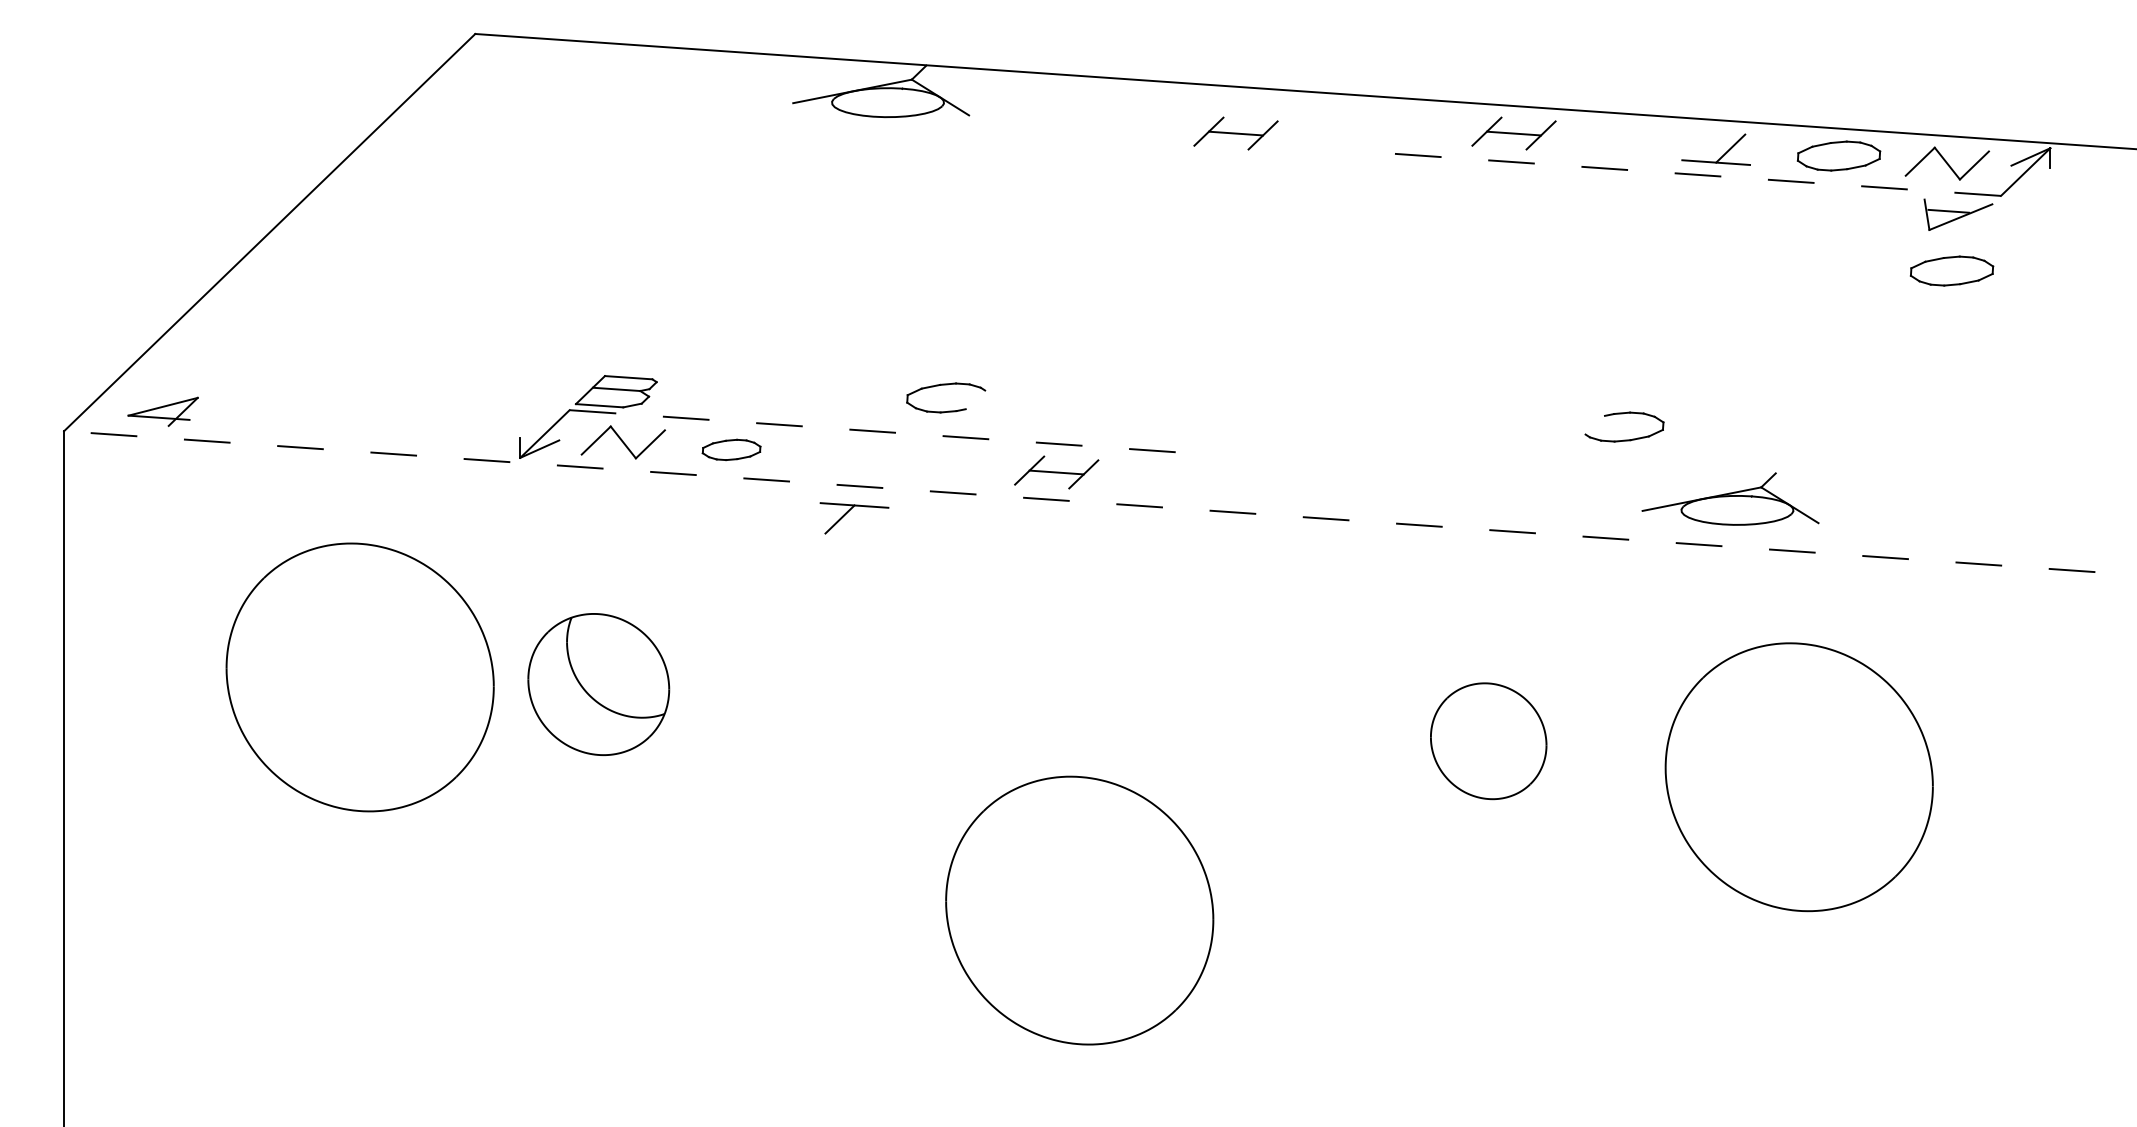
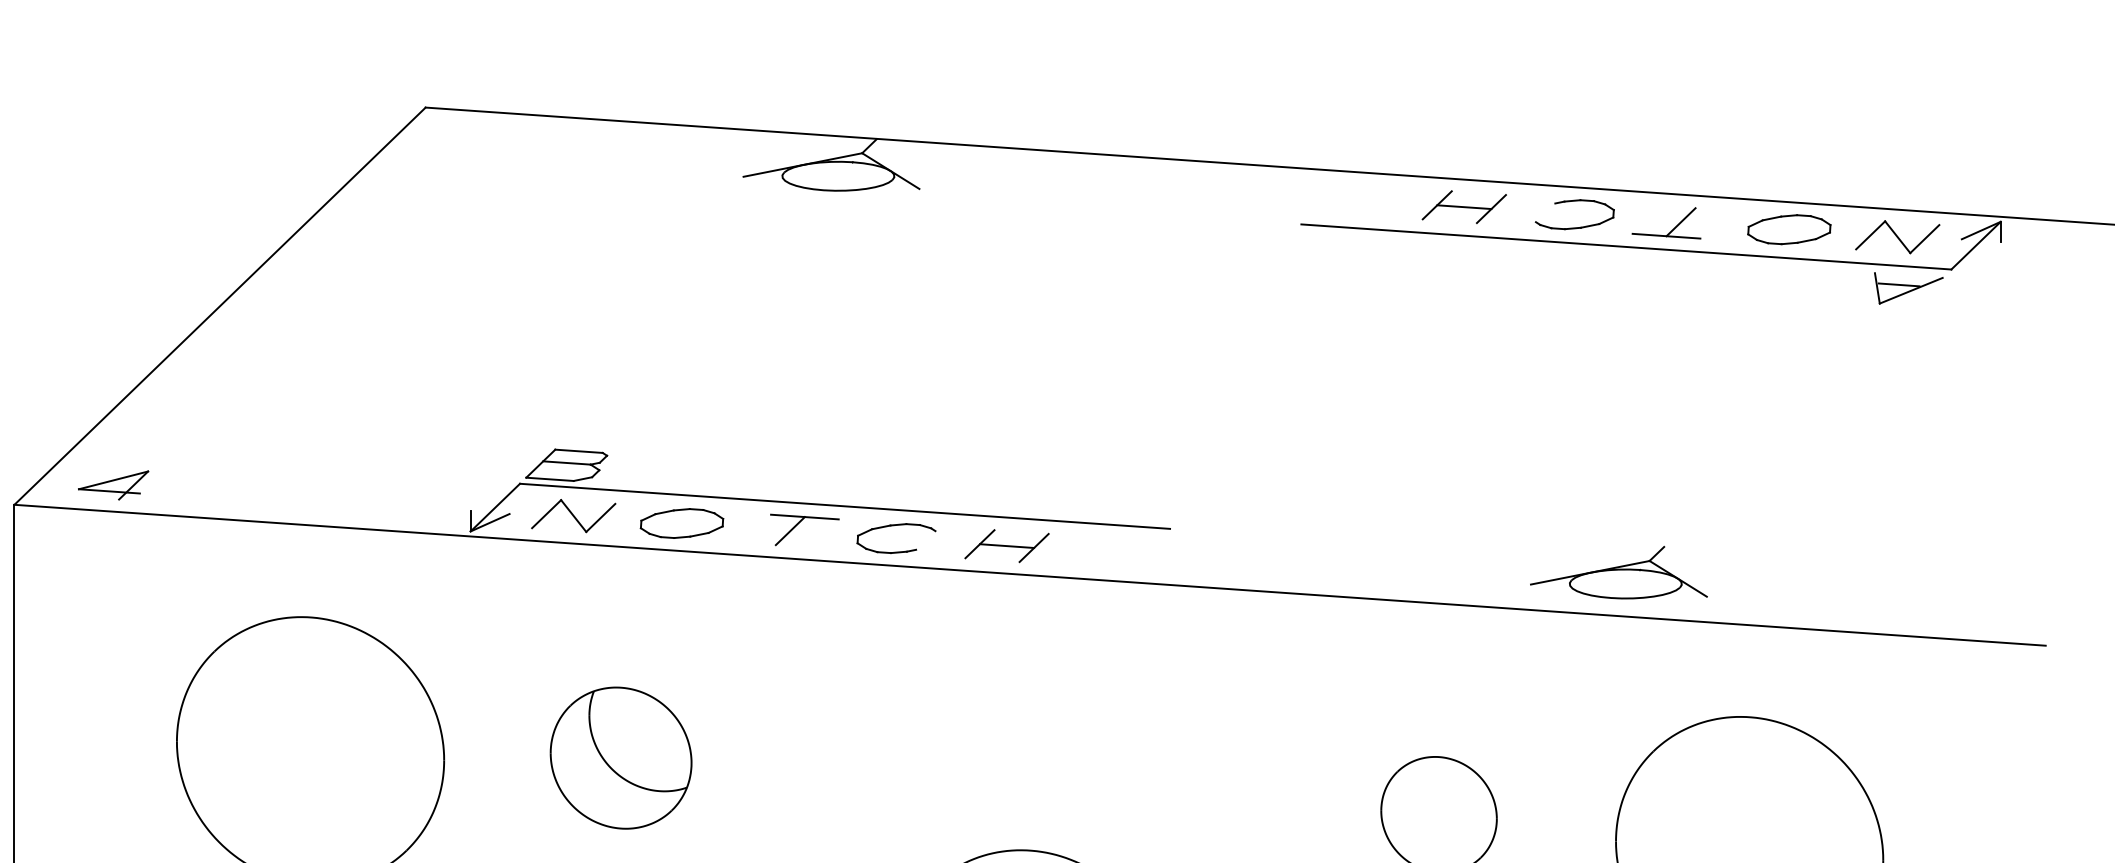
part: (1235, 133) -> (1185, 207), removed
line: (1676, 173) -> (1626, 247), dashed -> solid
part: (1952, 270) -> (1902, 344), removed
part: (946, 385) -> (896, 526), moved
part: (1623, 414) -> (1573, 202), moved
line: (894, 432) -> (844, 506), dashed -> solid
part: (731, 449) -> (681, 523), size x1.43
part: (1730, 498) -> (1618, 572), moved
line: (1079, 501) -> (1029, 575), dashed -> solid
part: (848, 512) -> (798, 524), moved
part: (598, 684) -> (620, 758), moved

